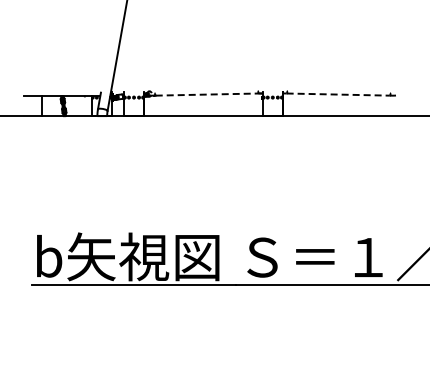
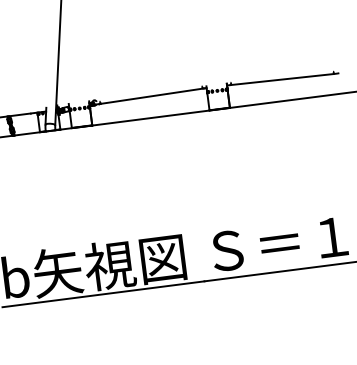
line: (207, 94) -> (152, 96), dashed -> solid
line: (338, 94) -> (282, 79), dashed -> solid

